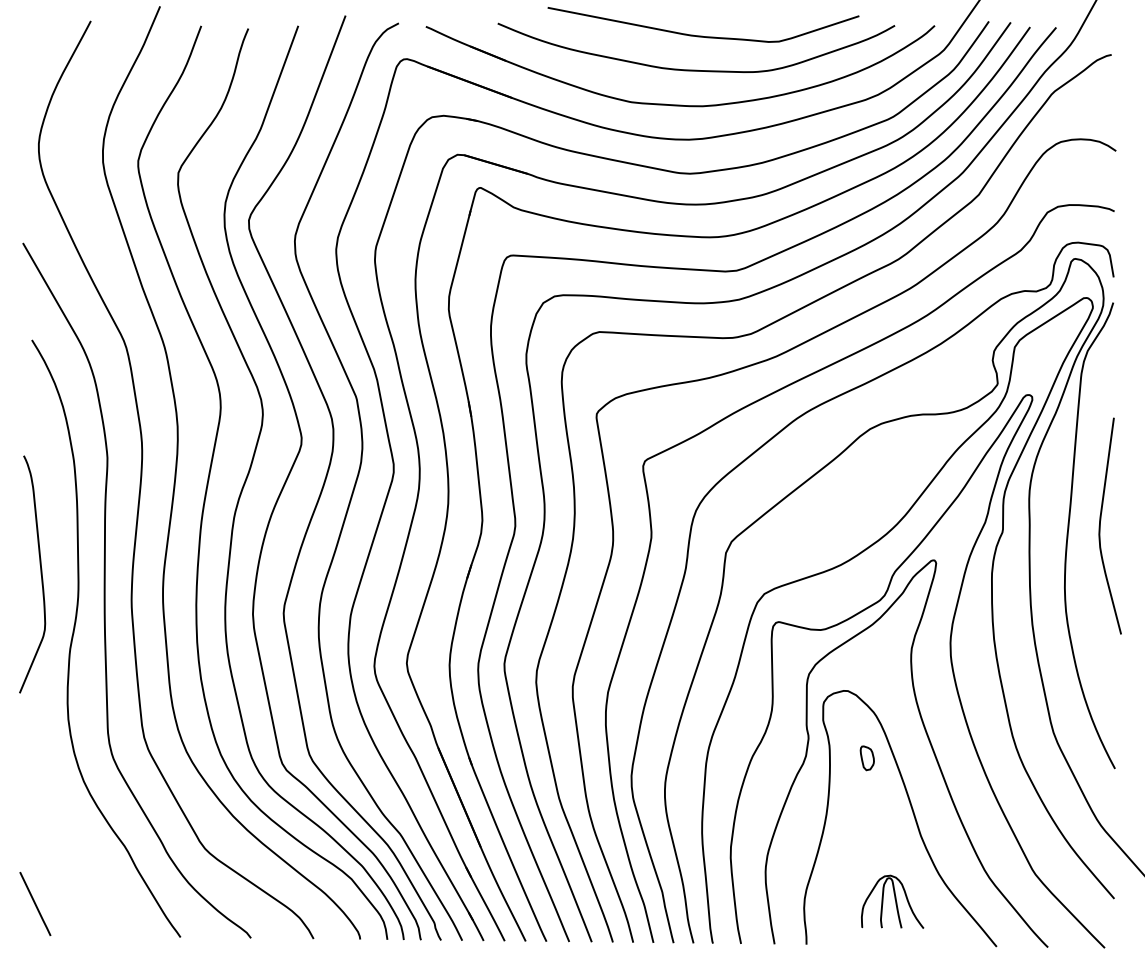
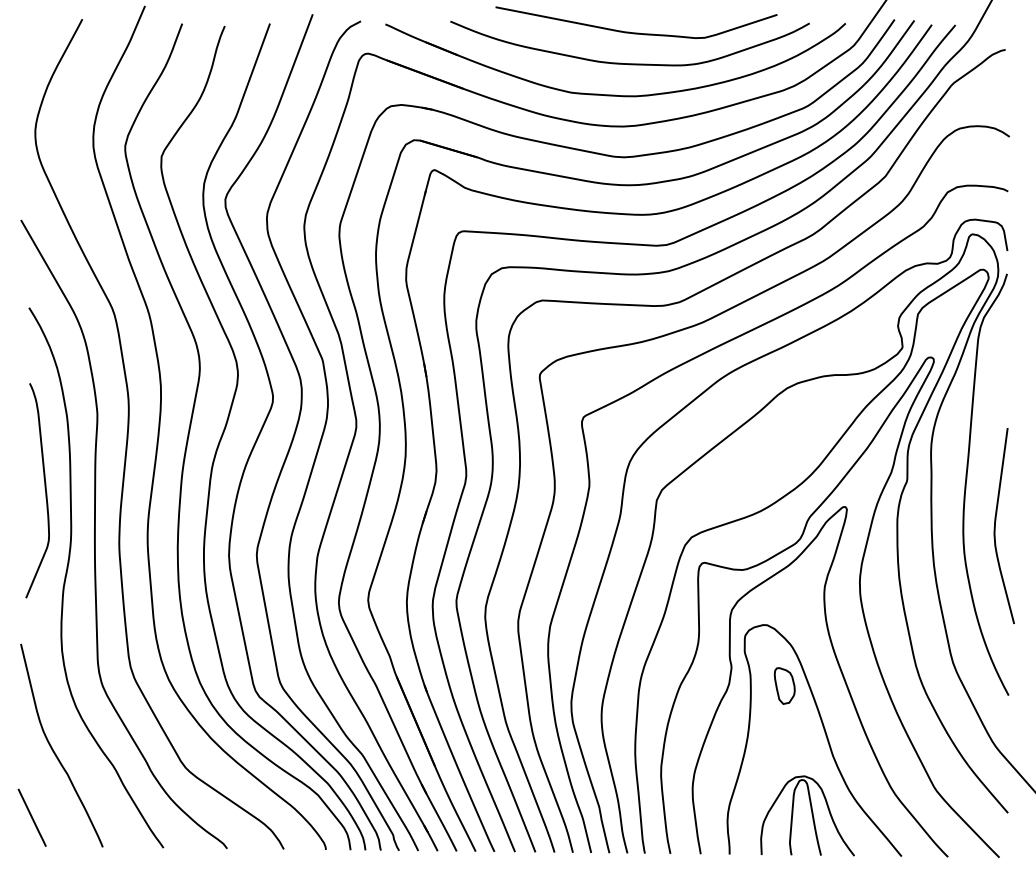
curve: (1100, 526) -> (995, 526), moved
curve: (40, 571) -> (44, 488), moved
part: (867, 757) -> (784, 685), size x1.67
curve: (60, 829) -> (54, 750), added
part: (892, 901) -> (807, 815), size x1.67

